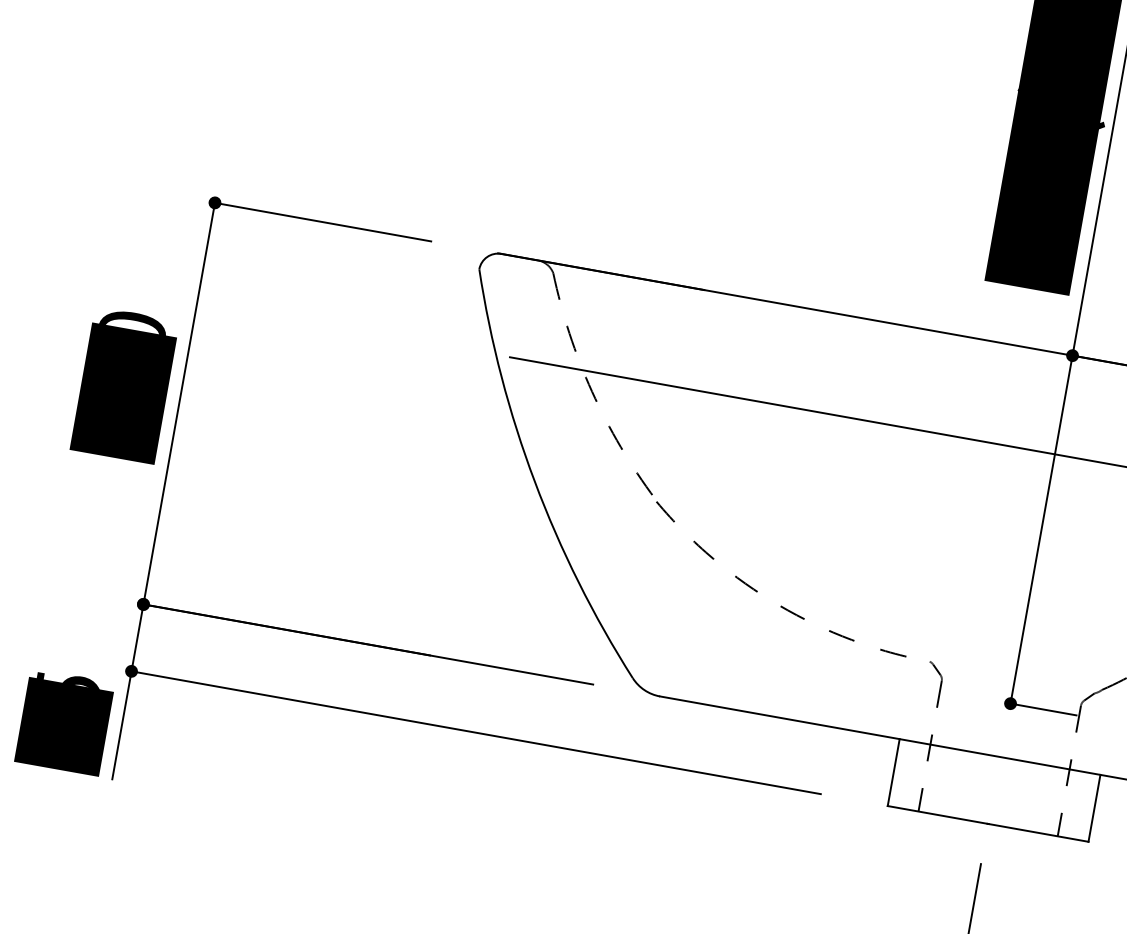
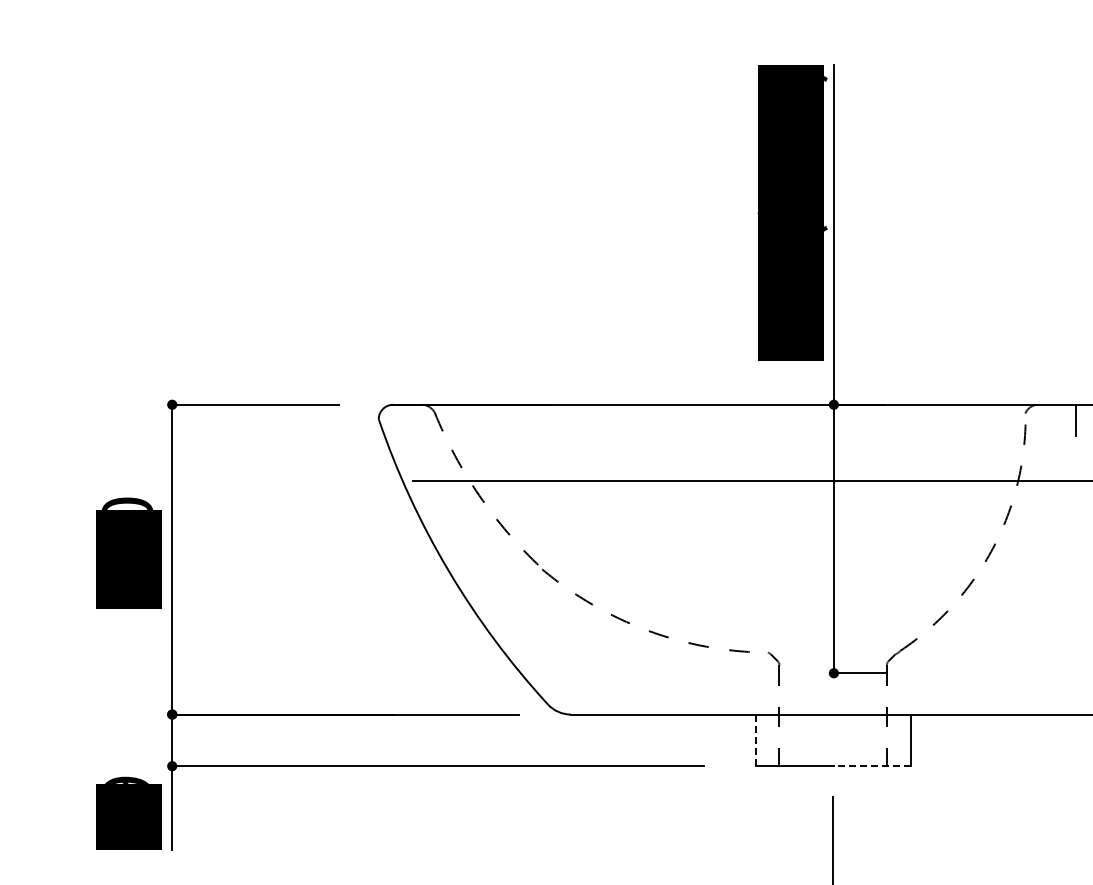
text: (69, 678) -> (126, 779), 25 -> 29
line: (893, 772) -> (755, 740), solid -> dashed
line: (1037, 833) -> (871, 766), solid -> dashed

